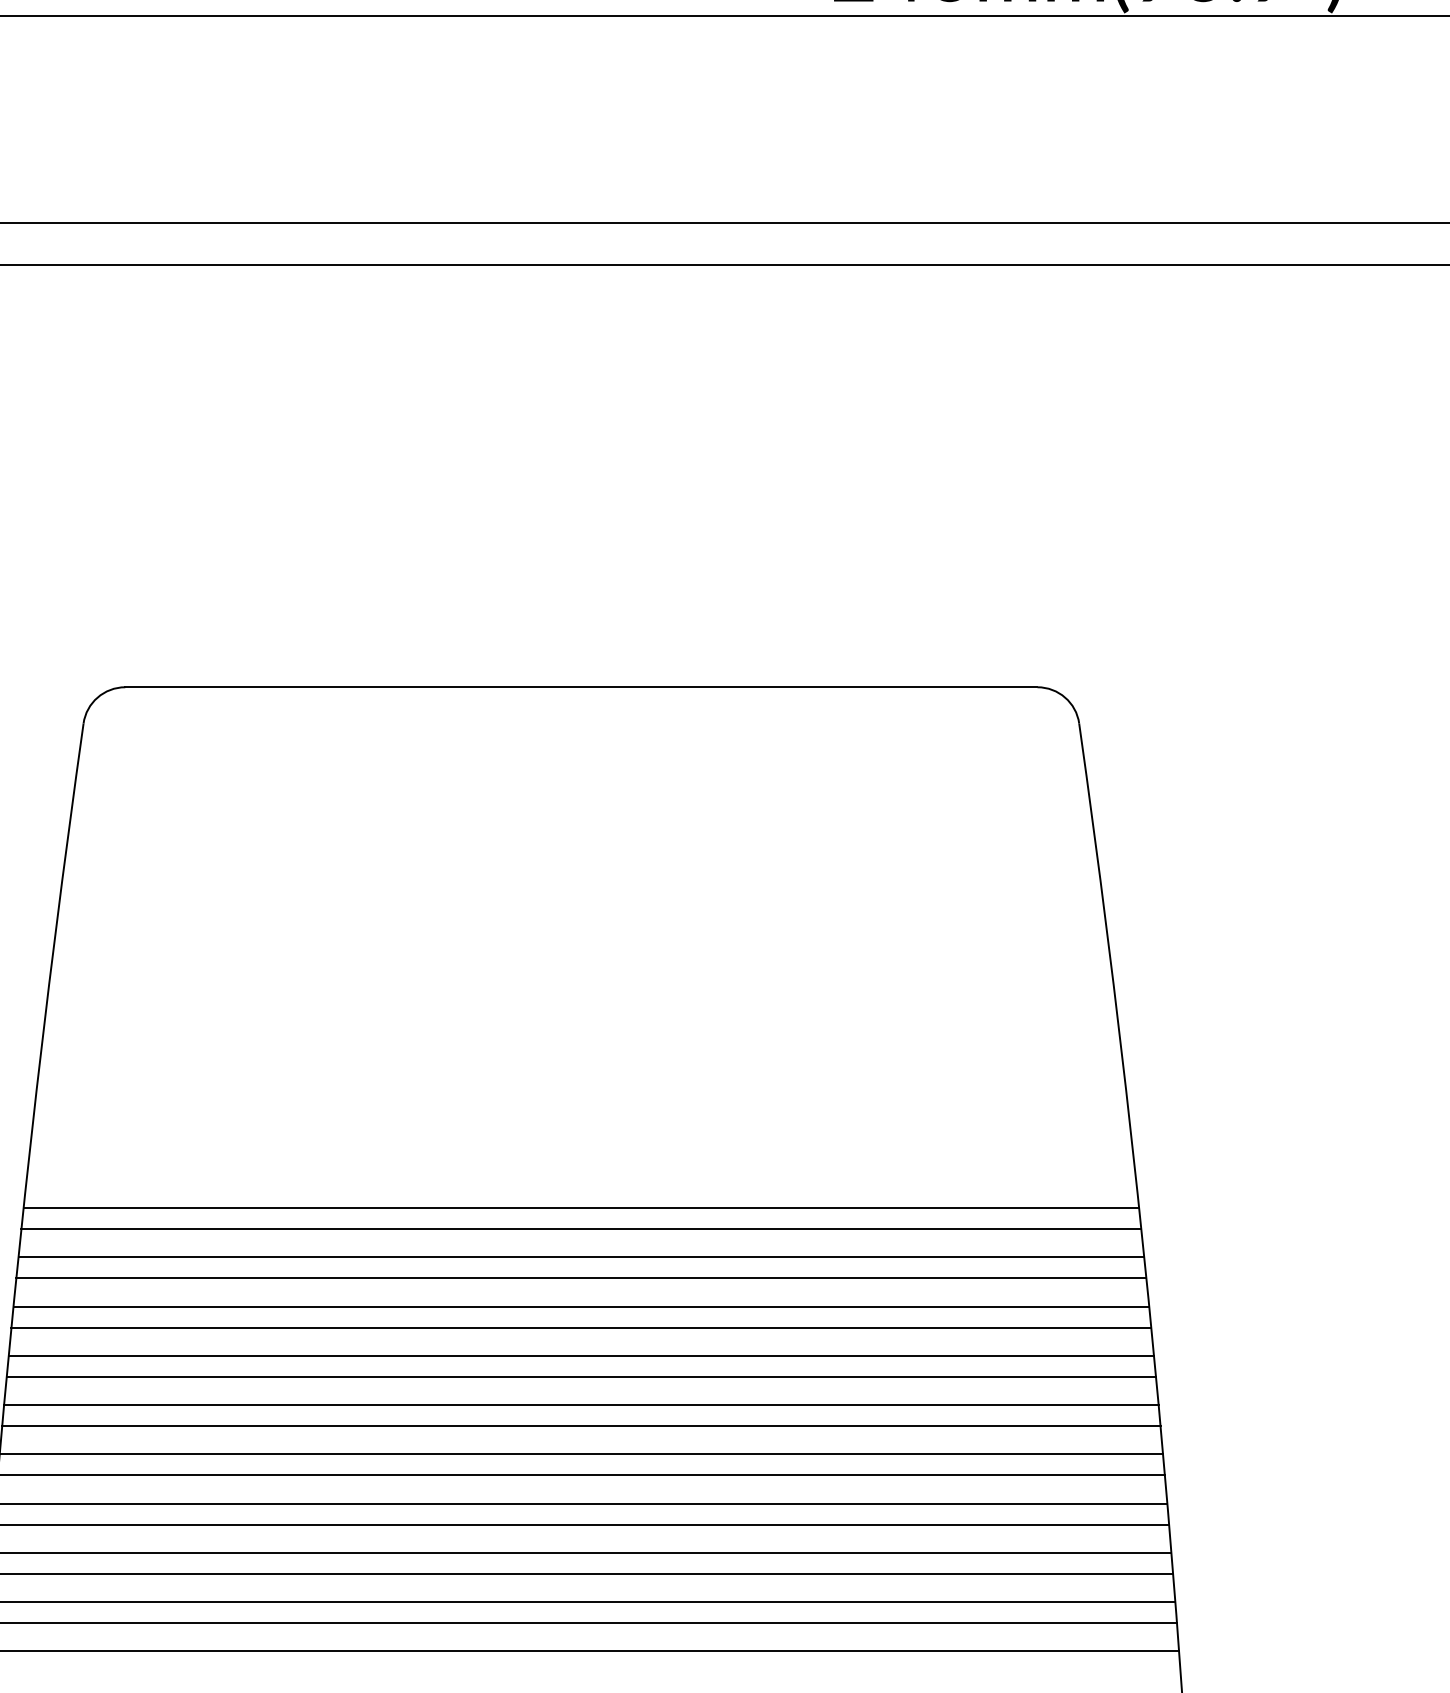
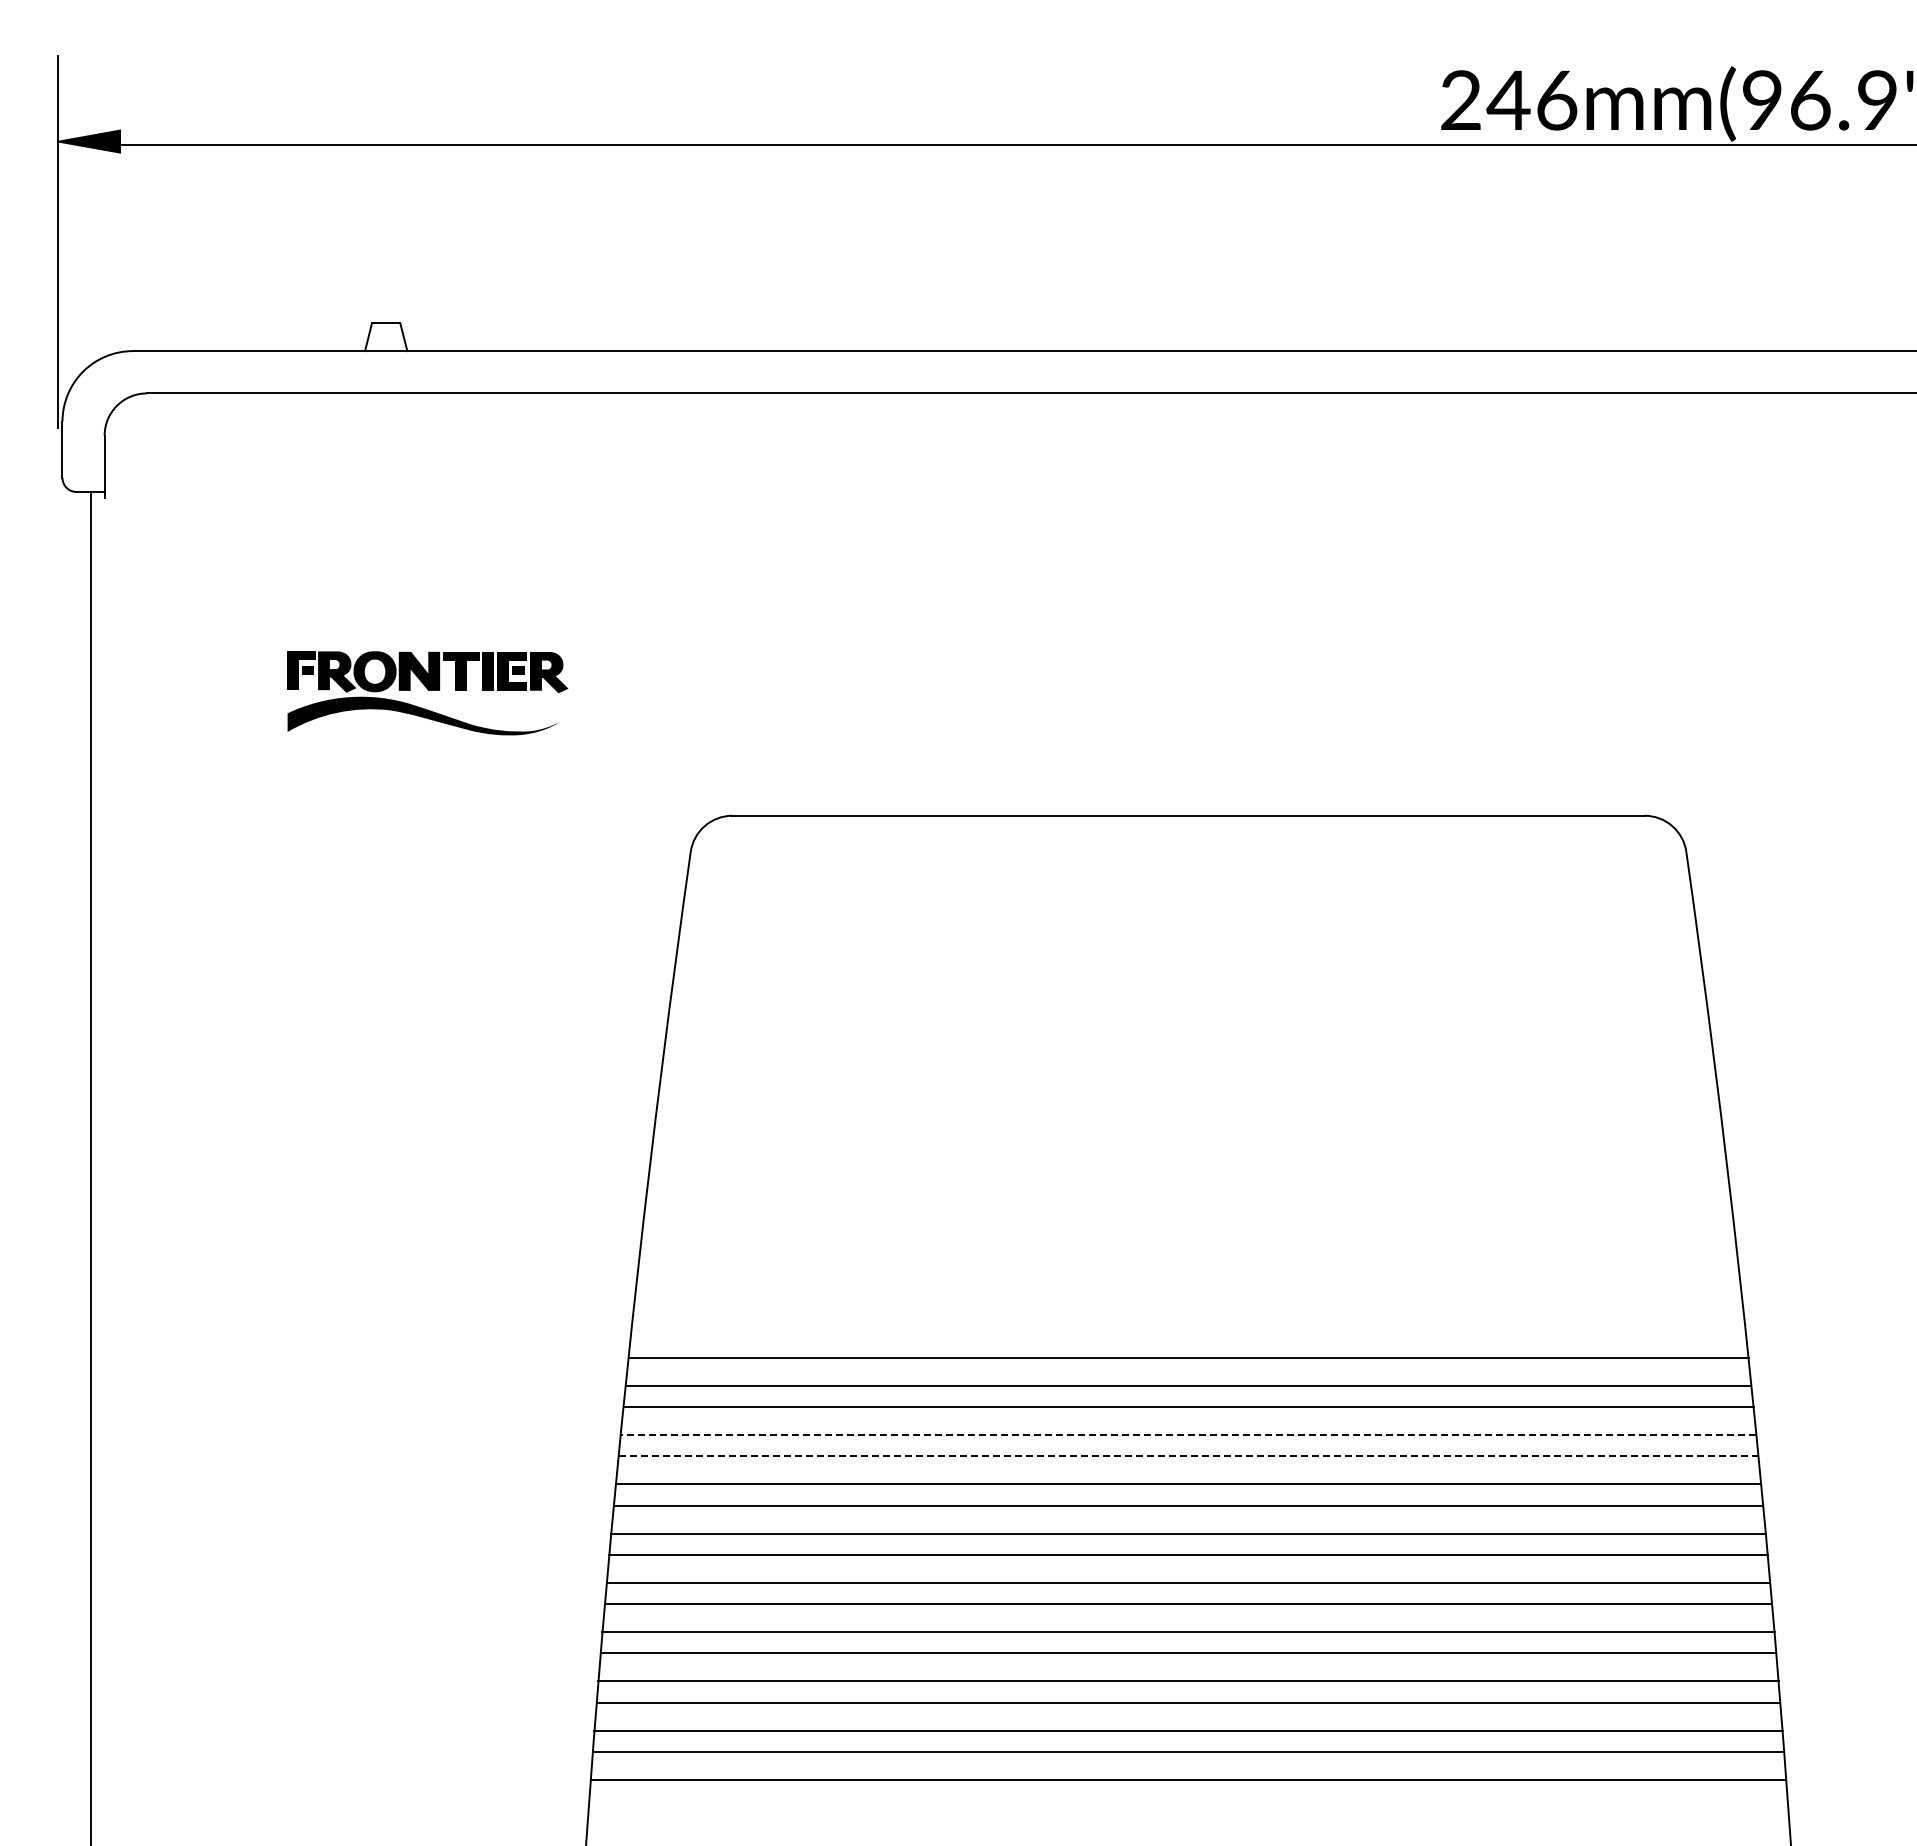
line: (581, 1208) -> (1188, 1336), removed
line: (581, 1307) -> (1188, 1435), solid -> dashed
line: (582, 1328) -> (1189, 1456), solid -> dashed

